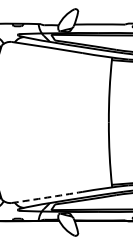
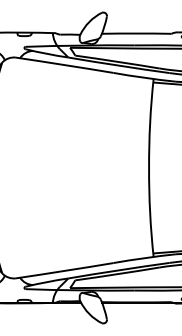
arc: (47, 197) -> (64, 270), dashed -> solid

